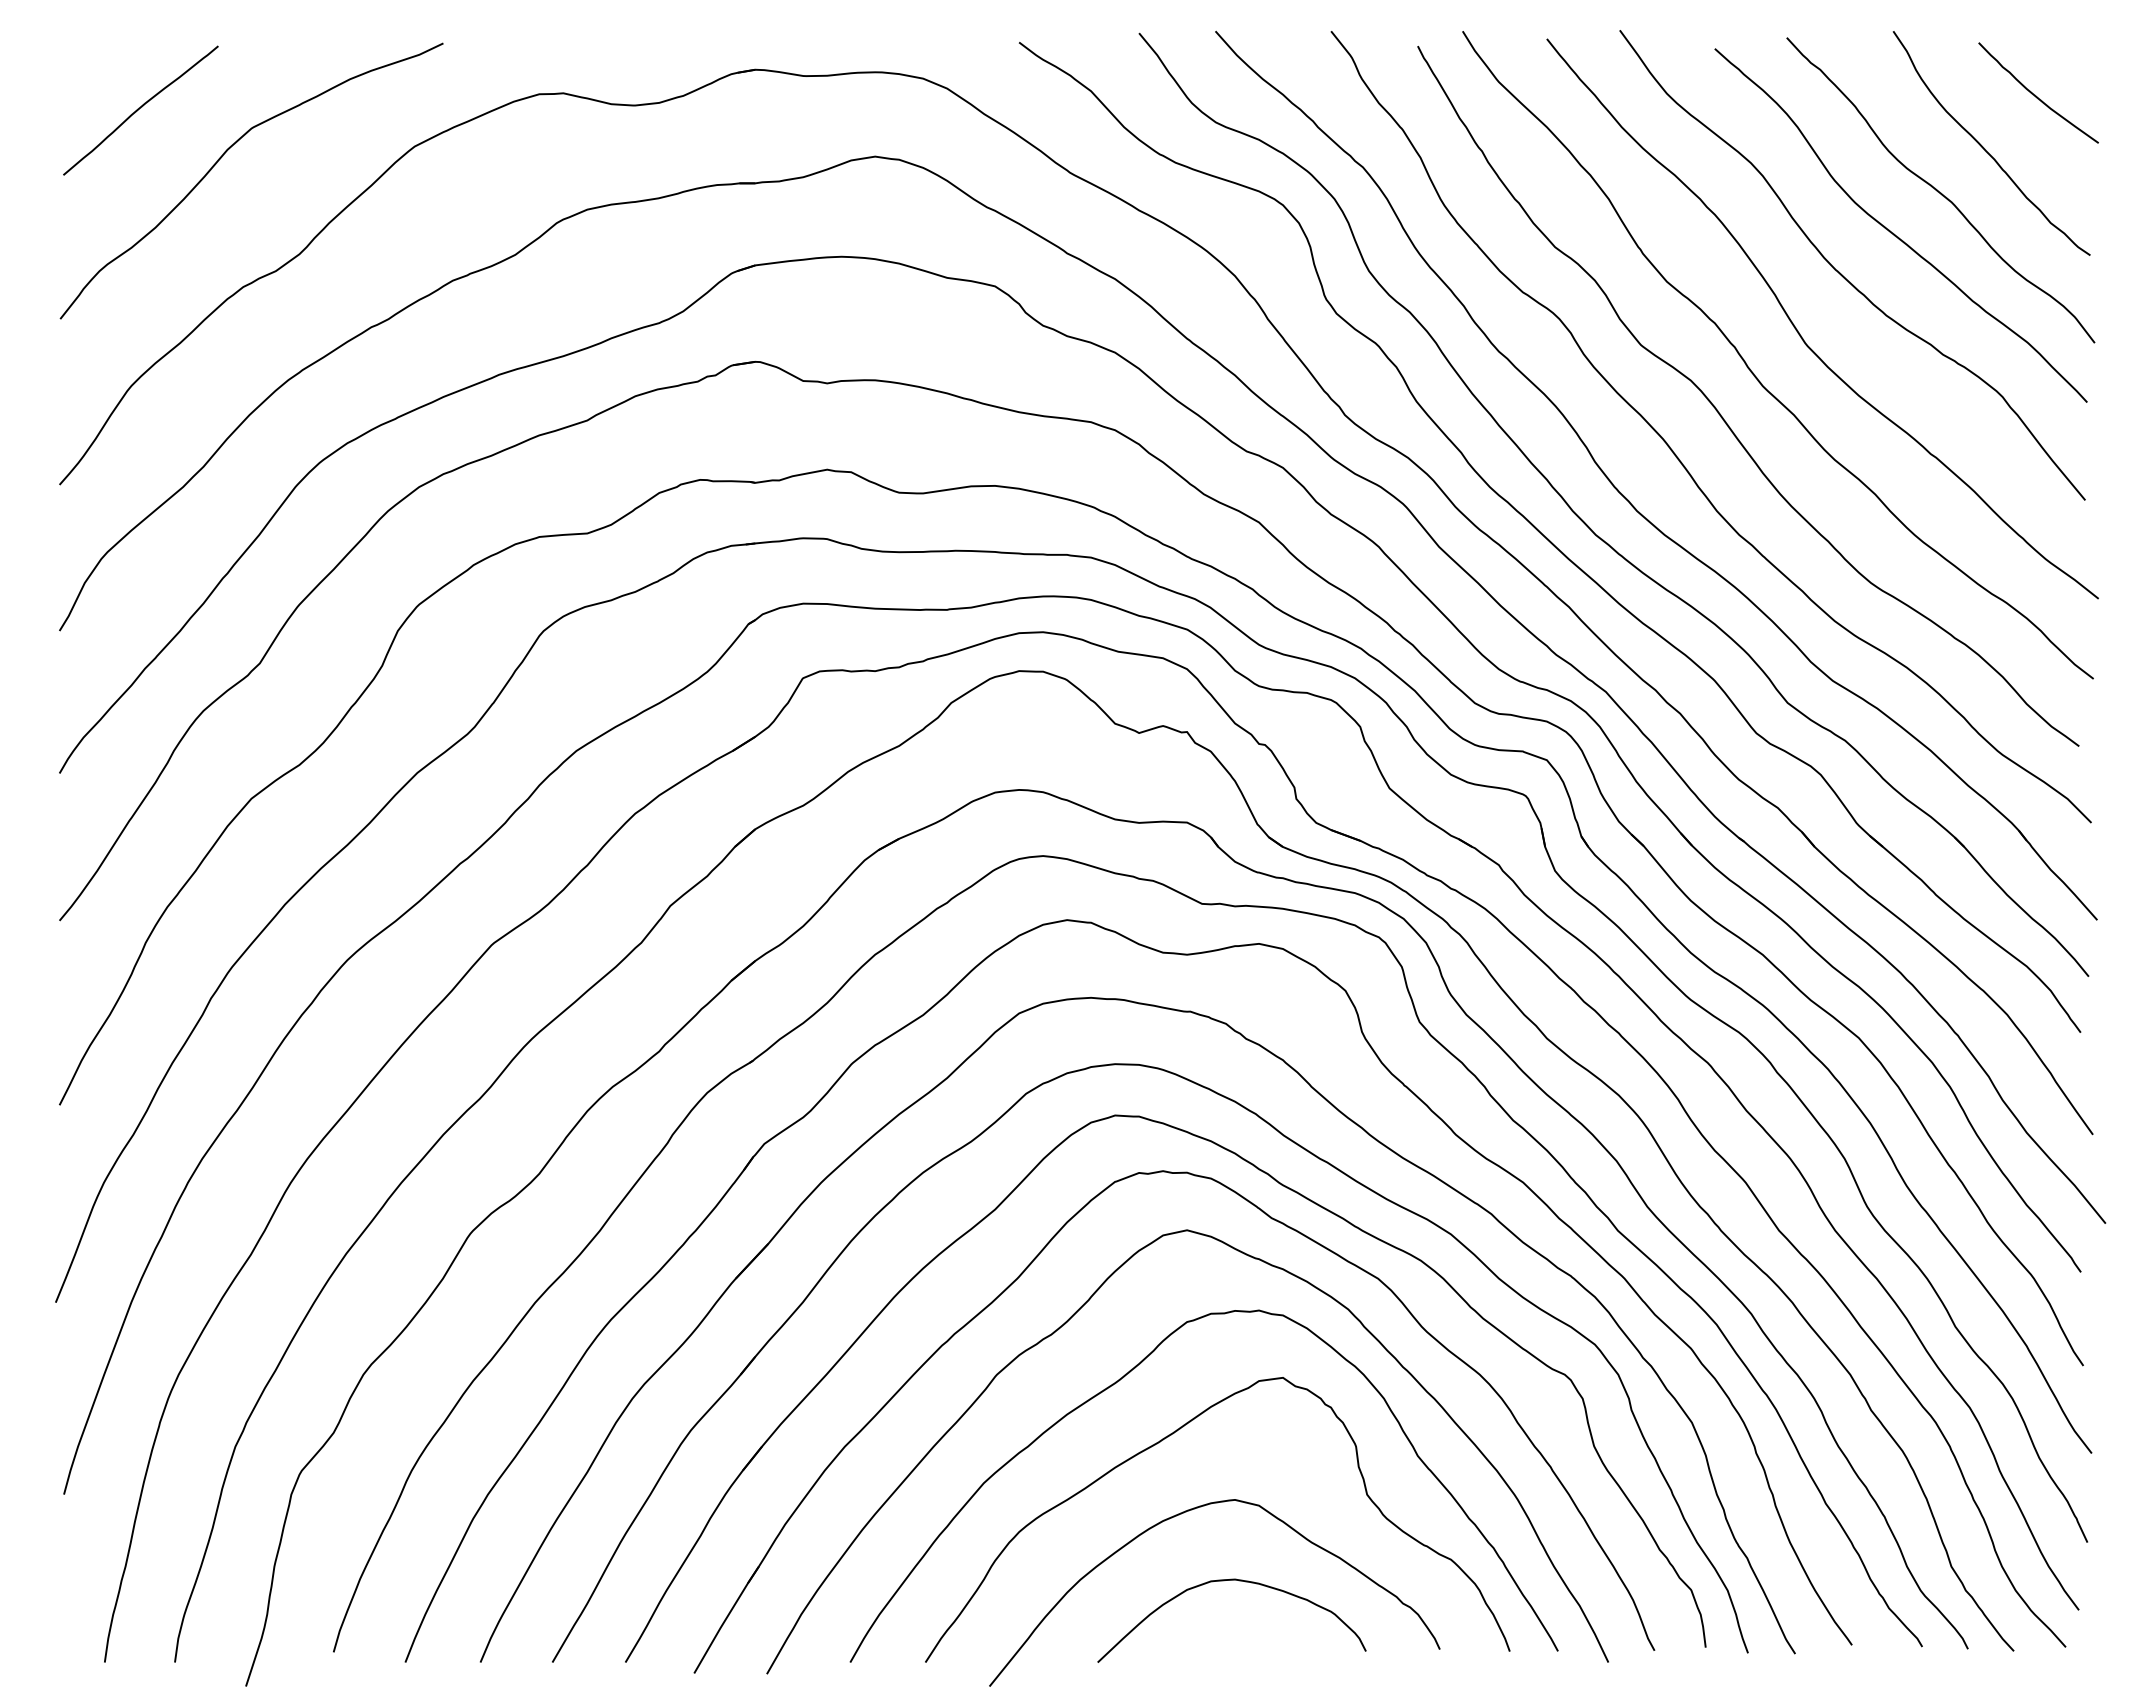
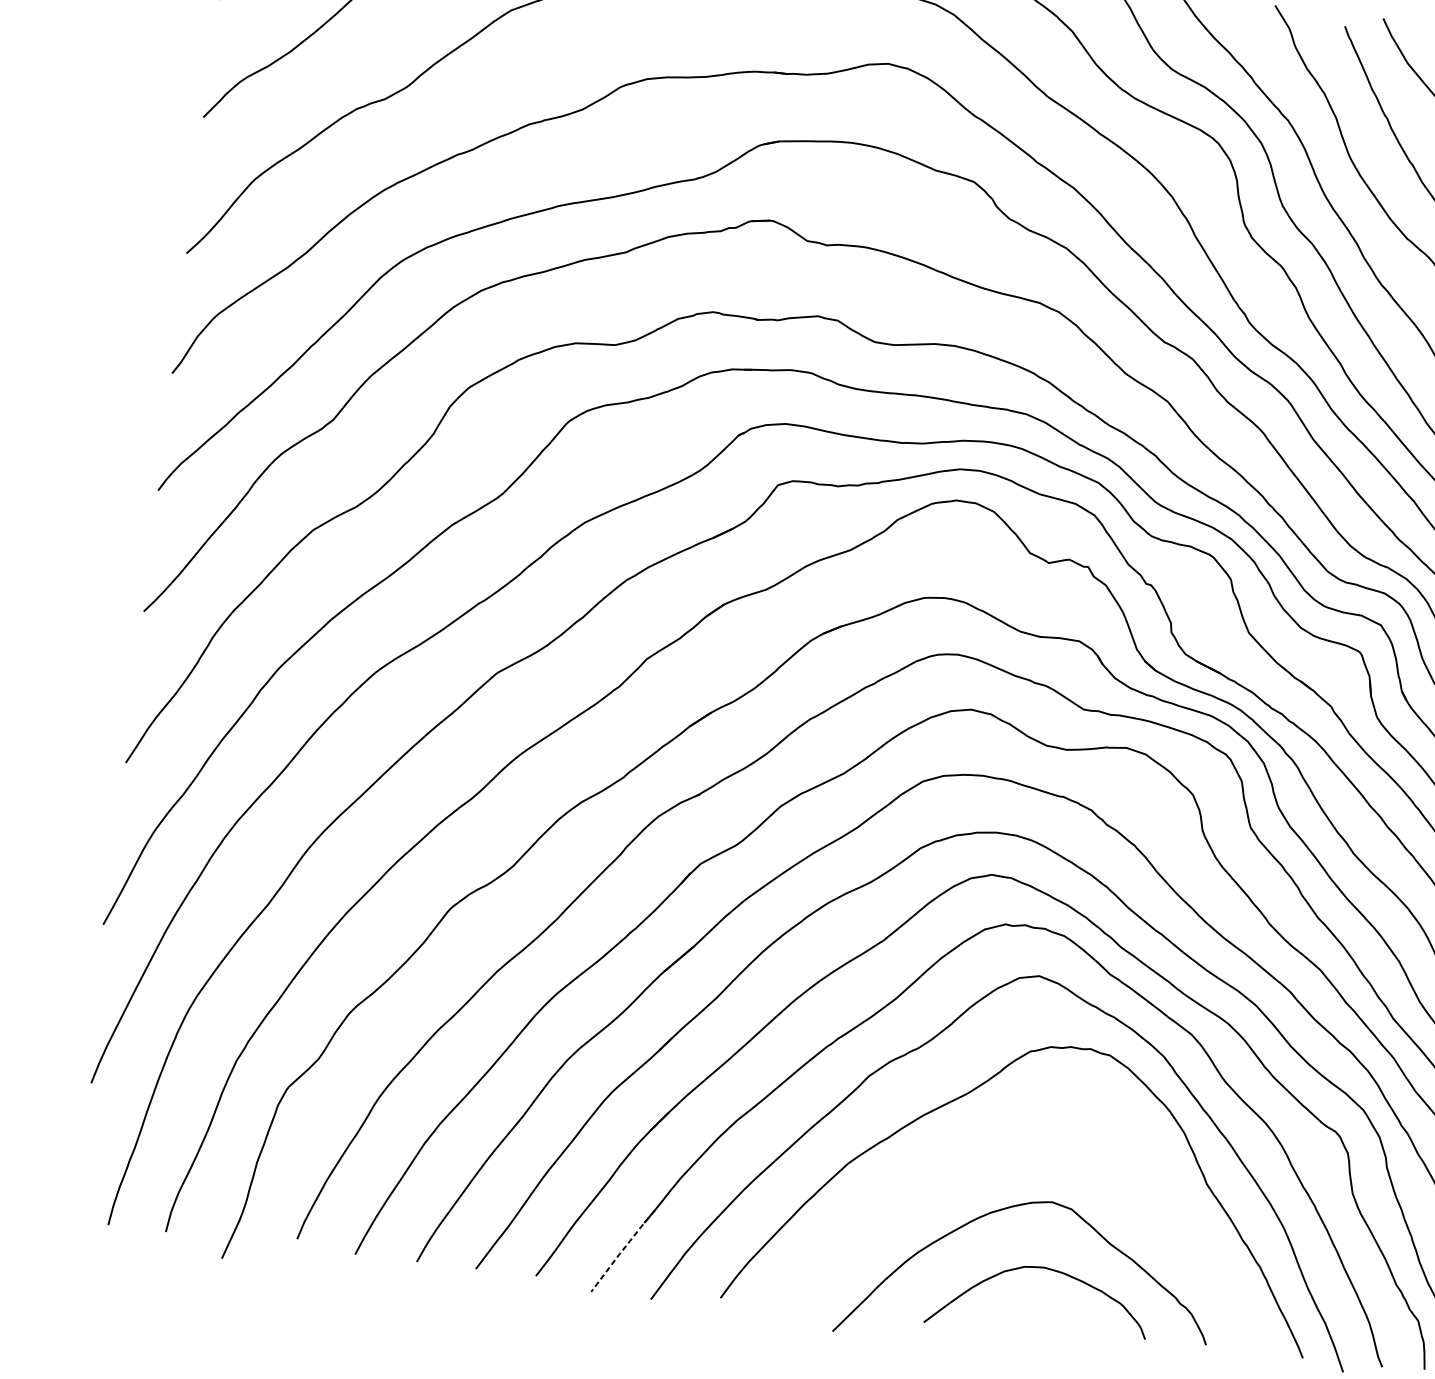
curve: (1168, 1437) -> (1003, 1144), removed
line: (725, 1619) -> (622, 1250), solid -> dashed

